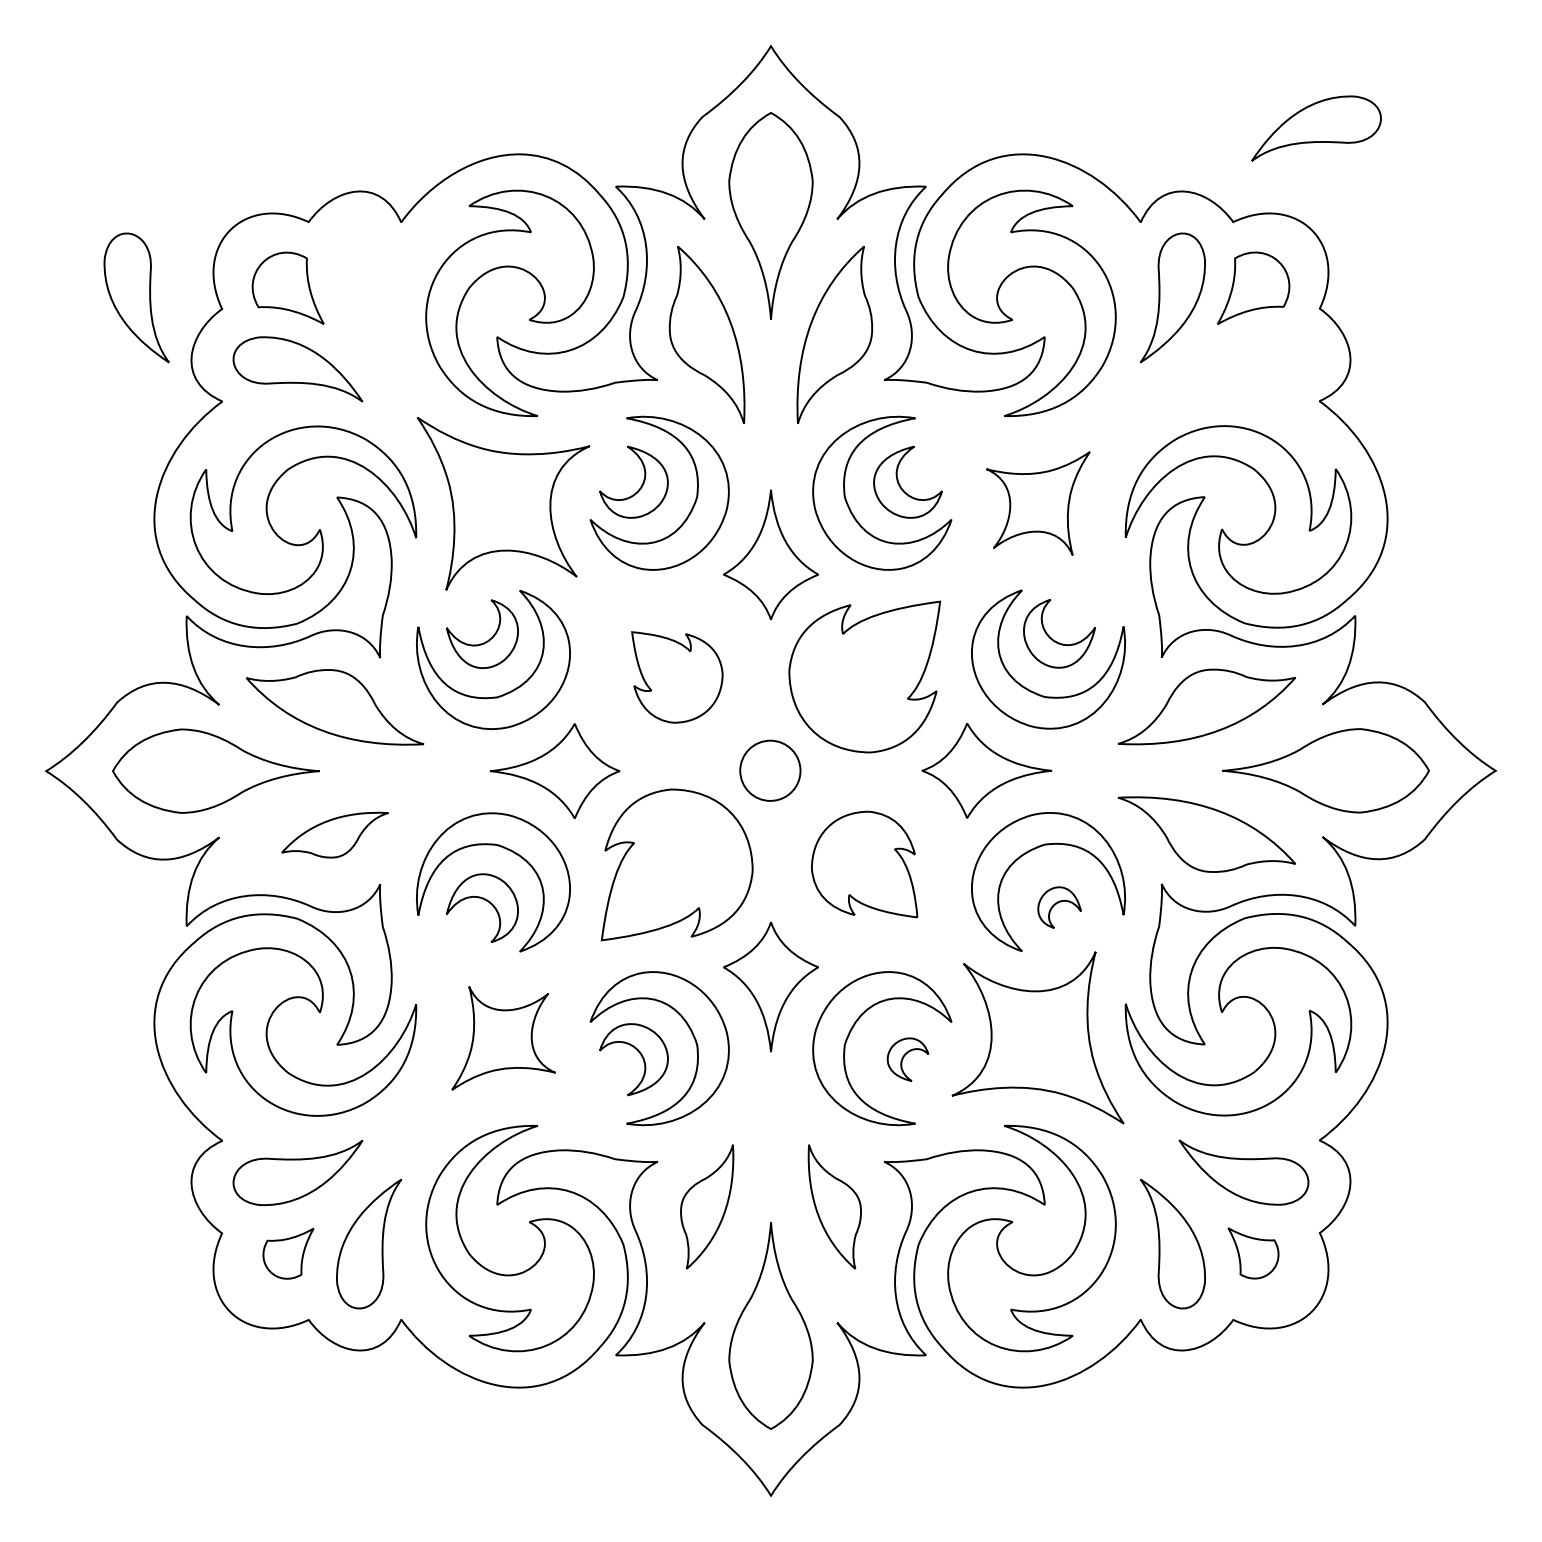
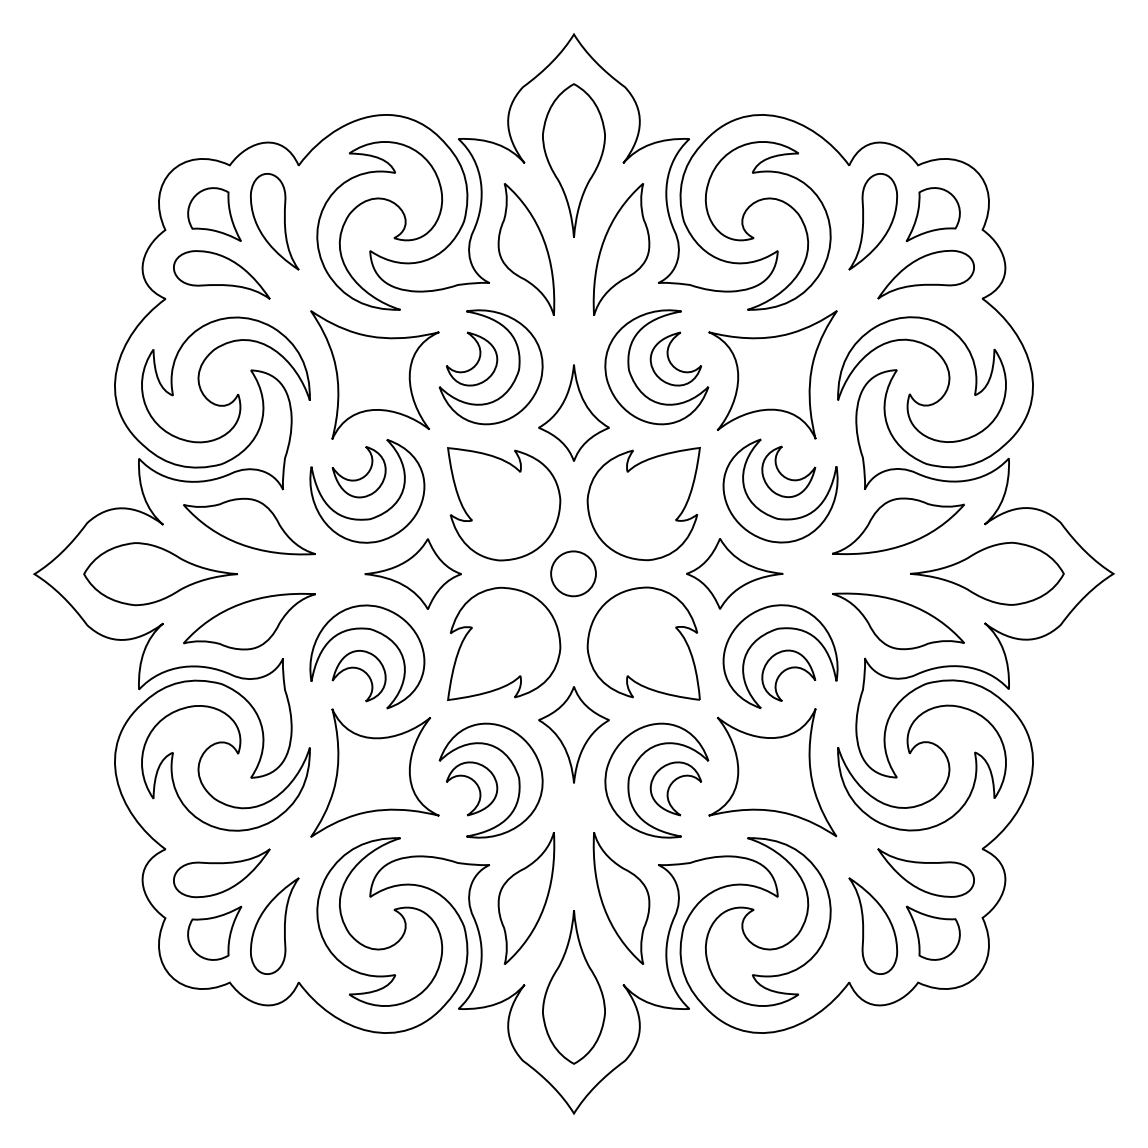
part: (1315, 128) -> (925, 274), moved
part: (136, 297) -> (274, 221), moved
part: (1037, 503) -> (772, 374), size x1.67
part: (677, 677) -> (504, 504), size x1.67
part: (335, 834) -> (249, 621), size x1.67
part: (864, 864) -> (643, 643), size x1.43
part: (1059, 907) -> (788, 675), size x1.67
part: (503, 1037) -> (374, 772), size x1.67
part: (907, 1059) -> (675, 788), size x1.67
part: (707, 1206) -> (526, 898), size x1.43
part: (834, 1206) -> (621, 898), size x1.43
part: (1252, 1252) -> (932, 932), size x1.43
part: (288, 1253) -> (214, 933), size x1.43

